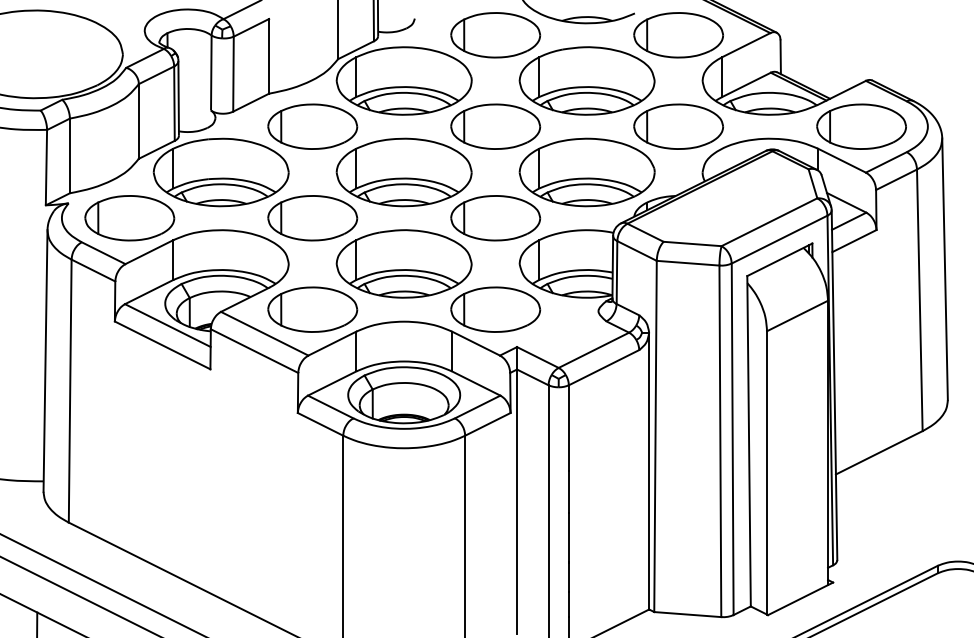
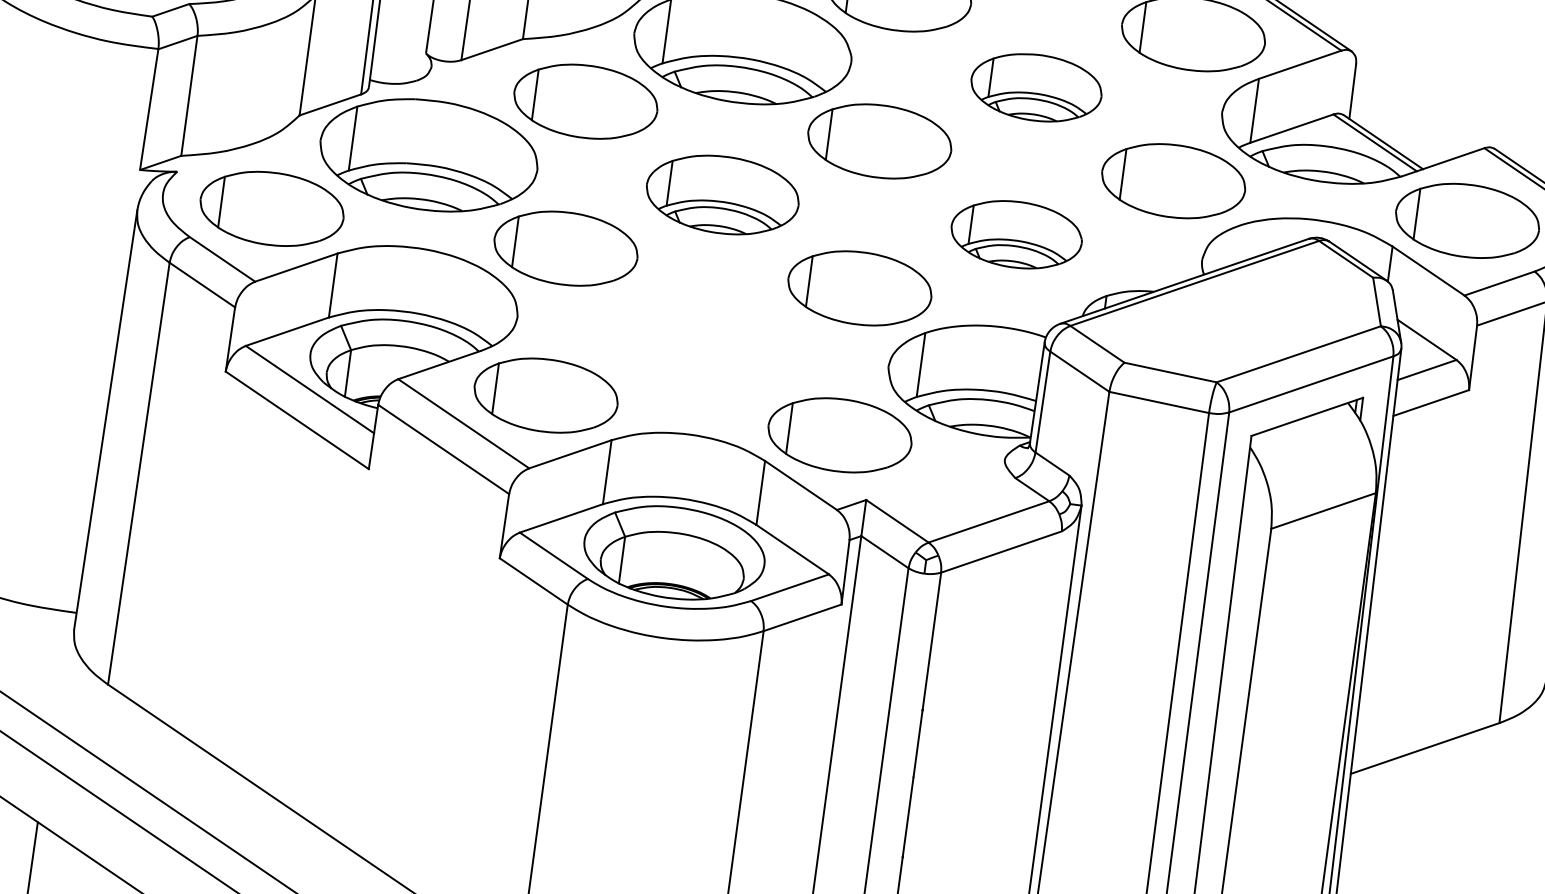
part: (586, 80) -> (1035, 86), size x0.6
part: (403, 172) -> (721, 194), size x0.7
part: (586, 172) -> (1015, 234), size x0.6
part: (403, 263) -> (701, 341), removed

